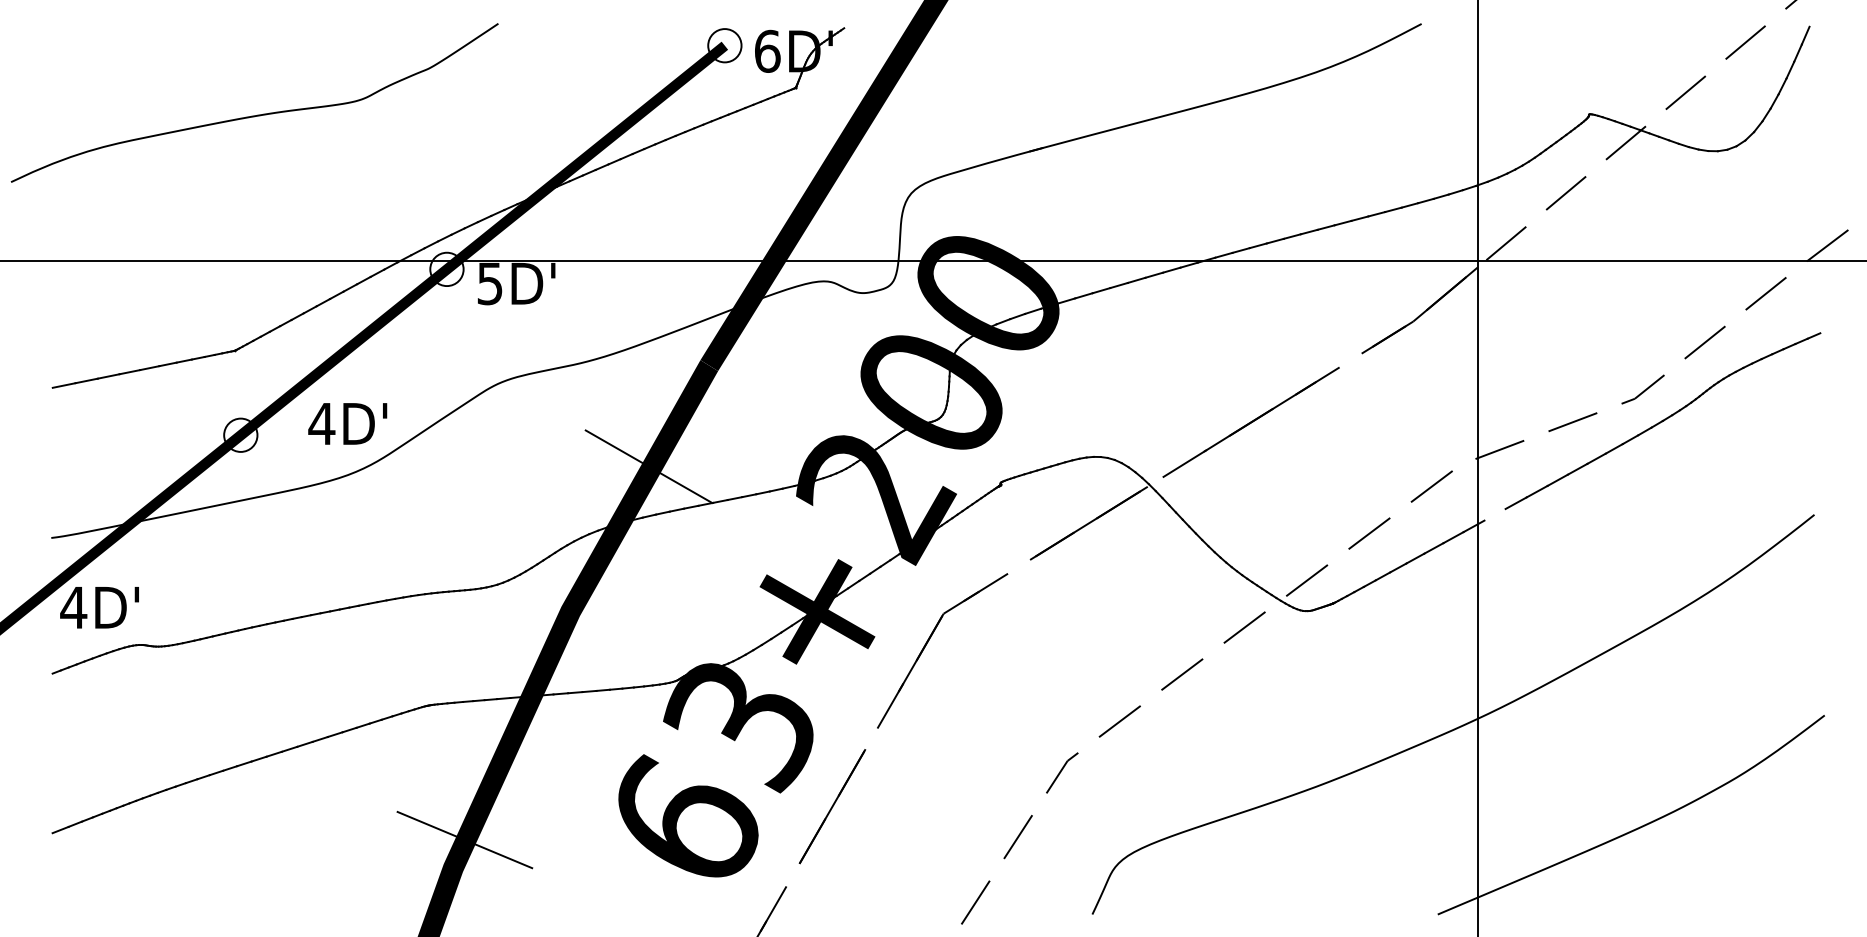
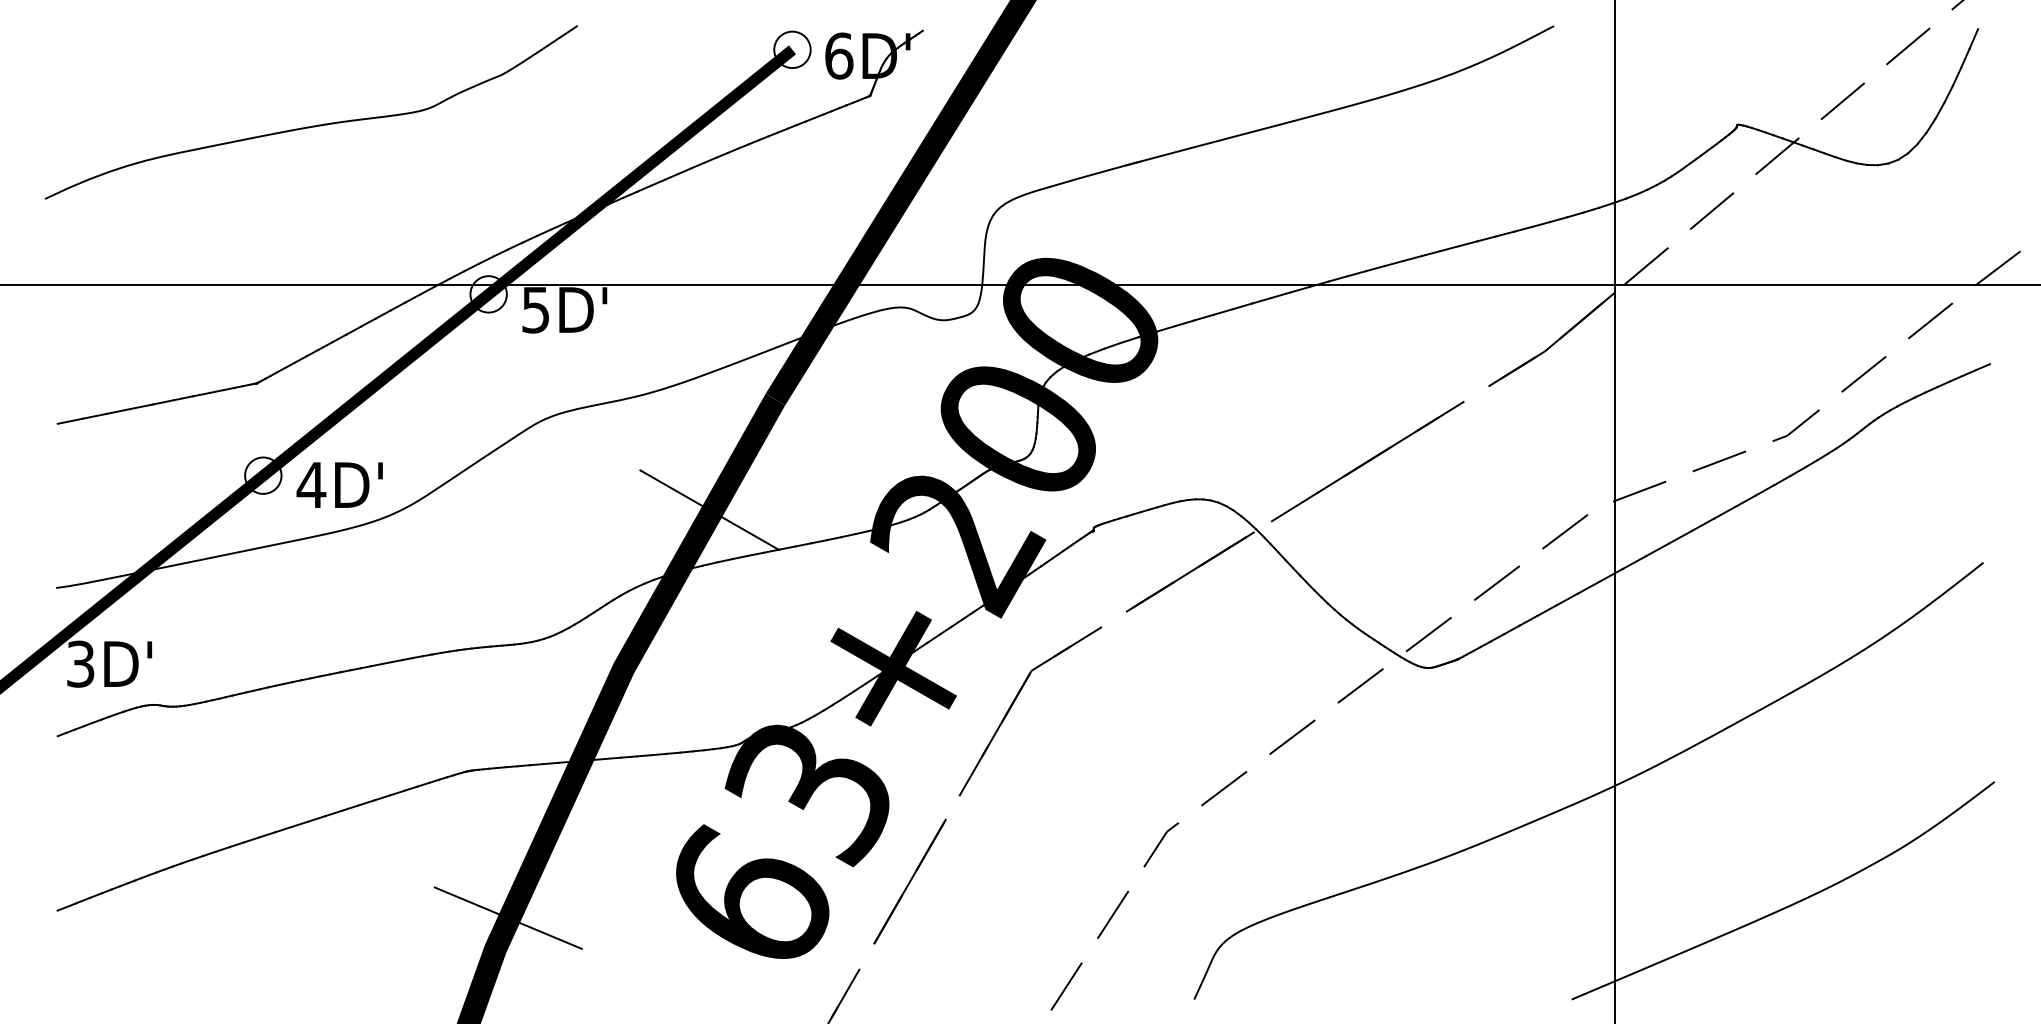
curve: (257, 114) -> (314, 125), moved
text: (347, 423) -> (339, 484), moved
line: (1494, 514) -> (1633, 562), added
text: (73, 607) -> (80, 663), 4D' -> 3D'

